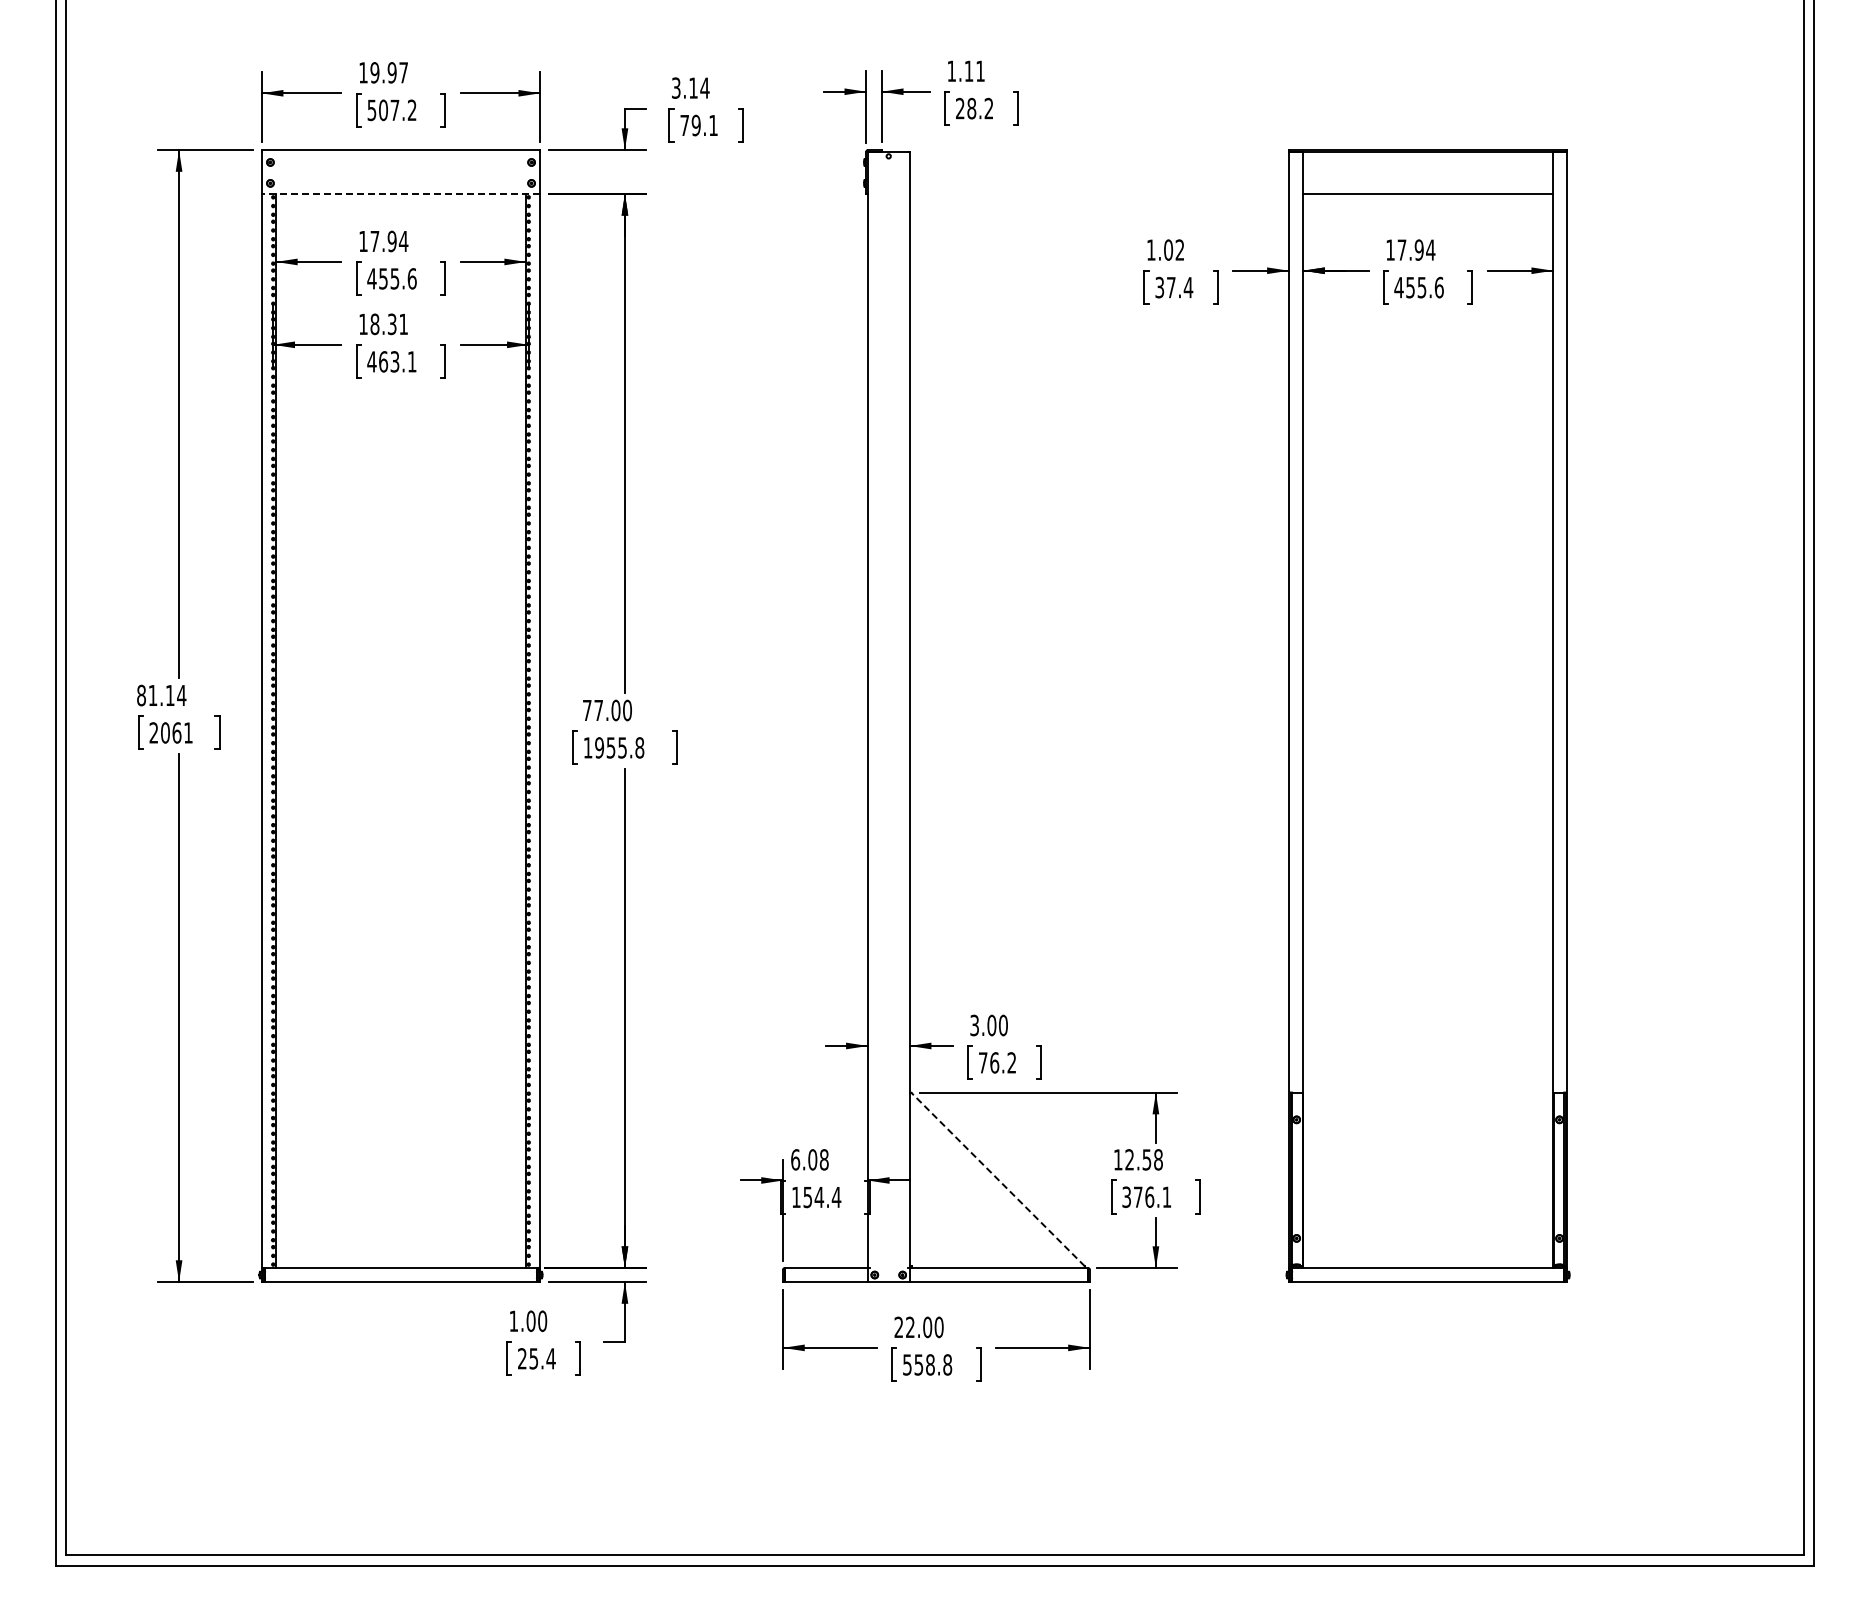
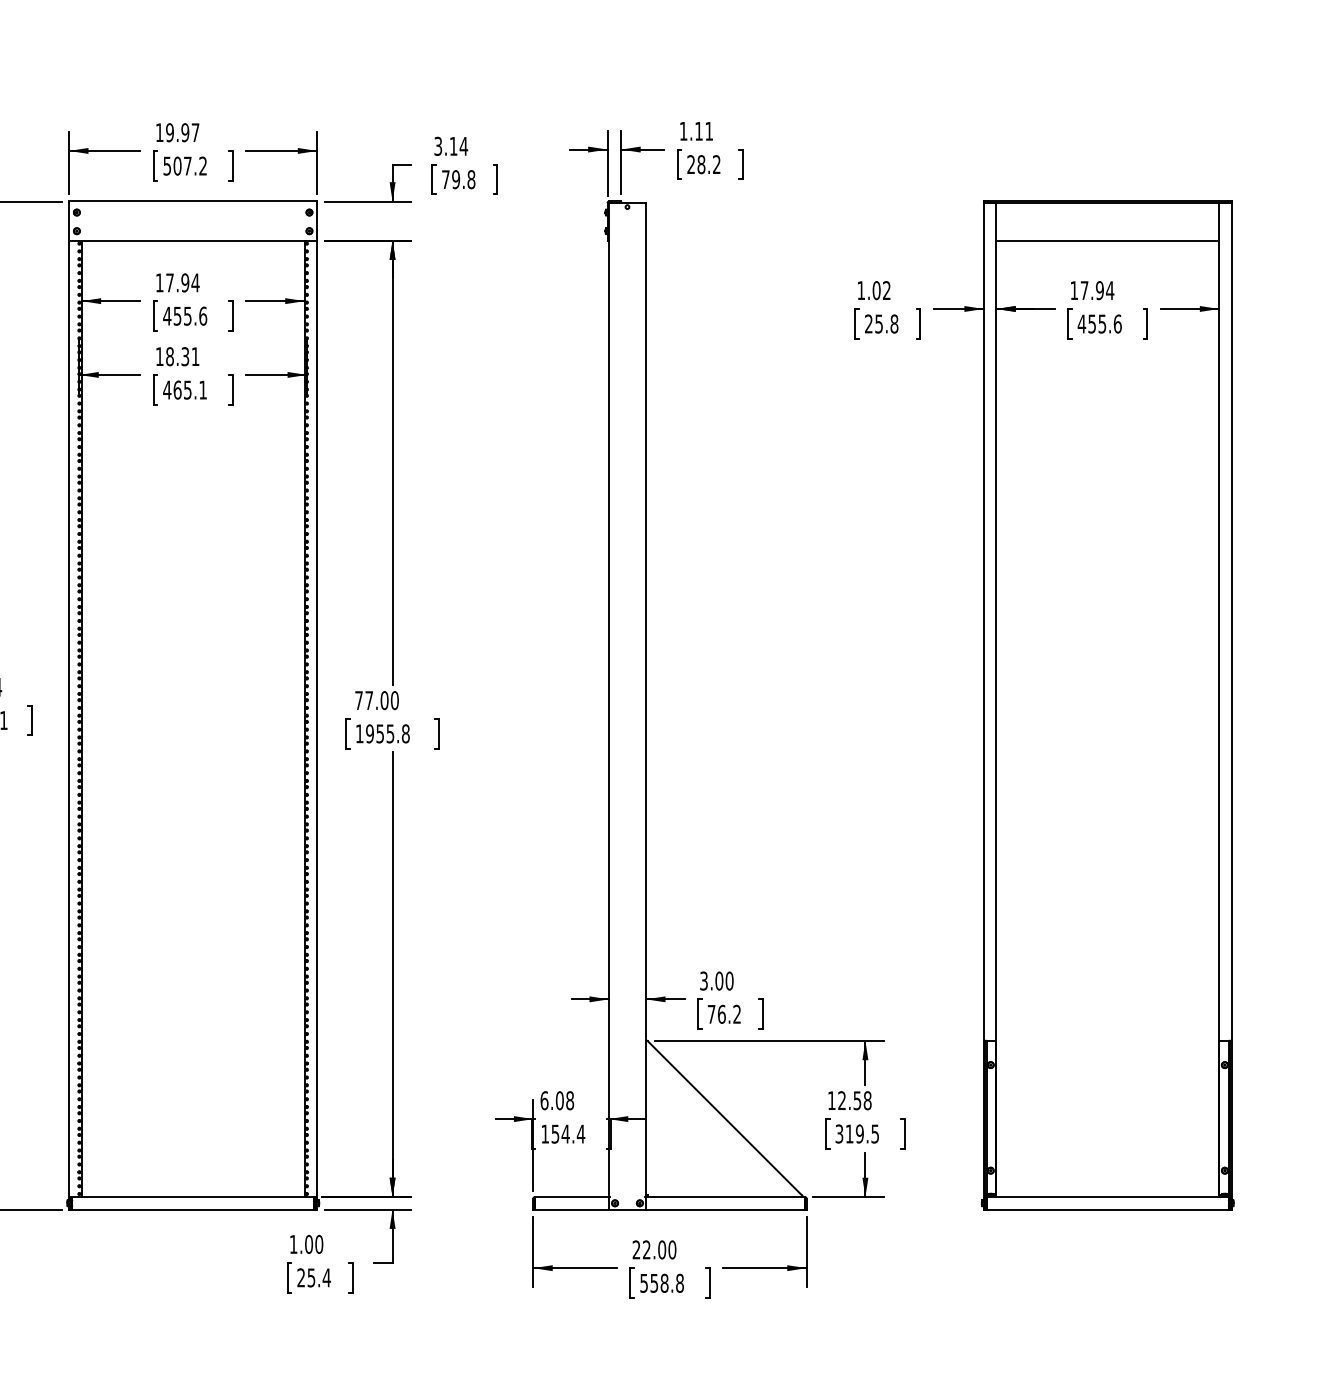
text: (713, 125) -> (471, 179), 79.1 -> 79.8
line: (400, 193) -> (192, 240), dashed -> solid
text: (1174, 287) -> (881, 323), 37.4 -> 25.8
text: (395, 361) -> (188, 389), 463.1 -> 465.1
line: (998, 1179) -> (725, 1118), dashed -> solid
text: (1152, 1196) -> (862, 1133), 376.1 -> 319.5

